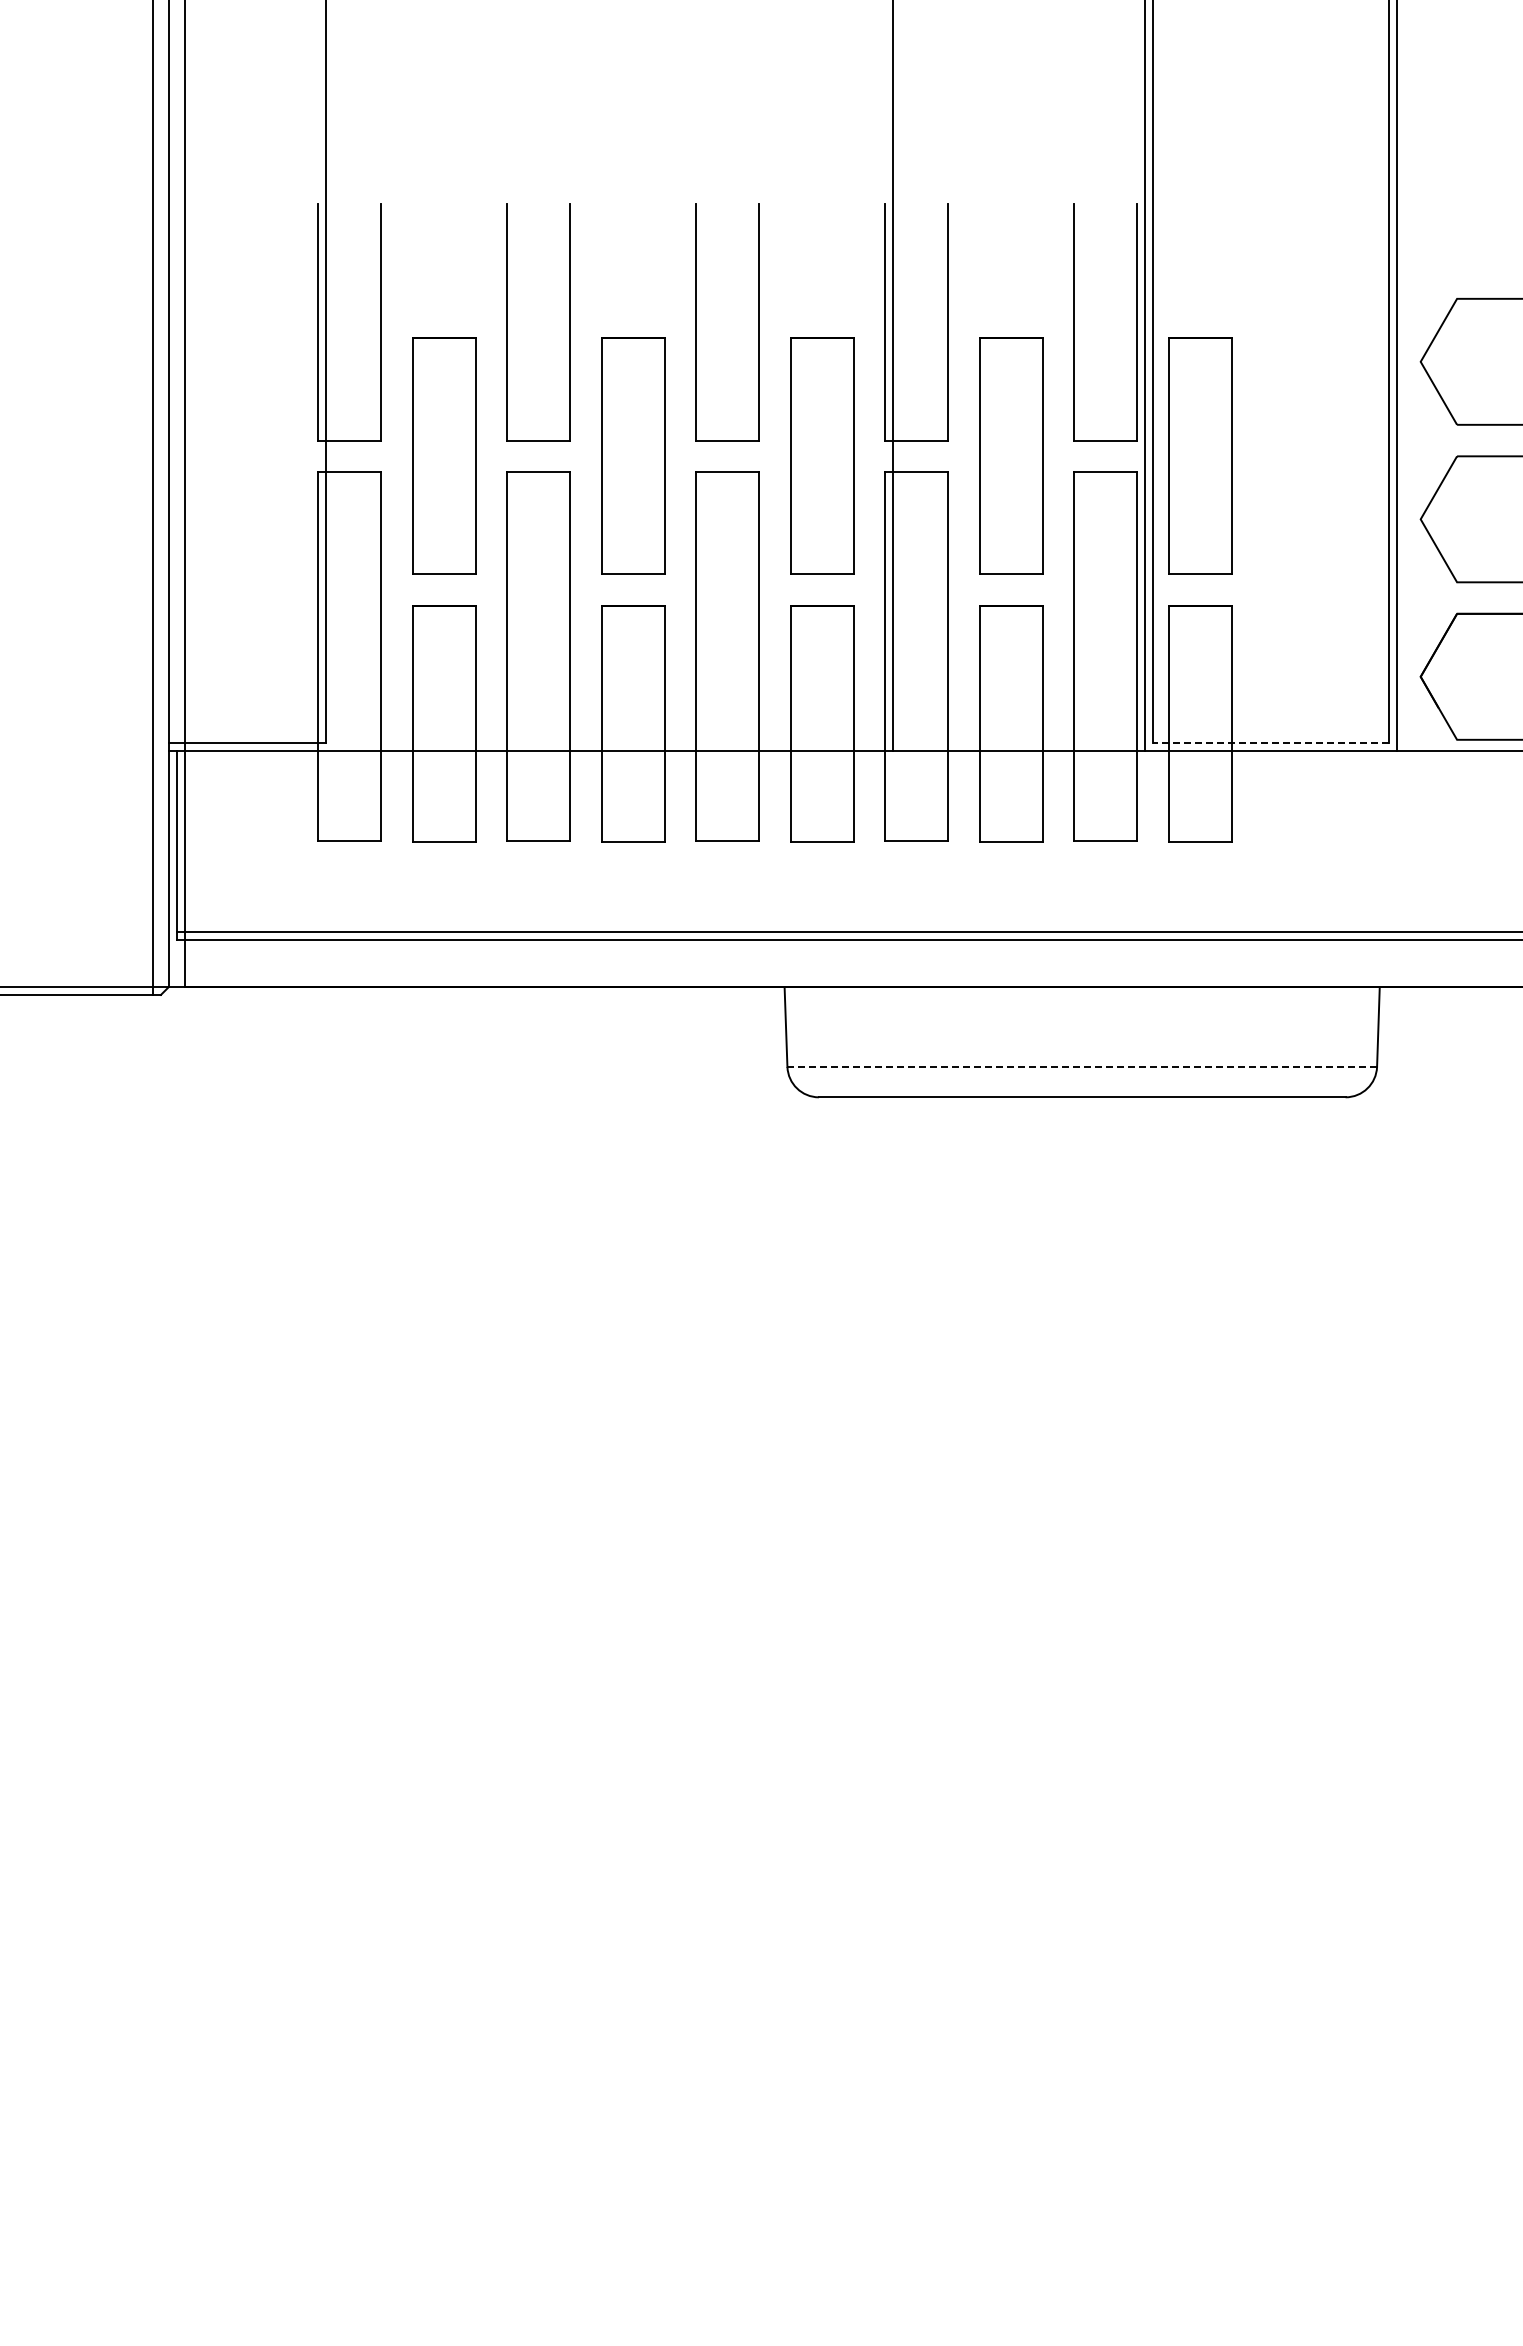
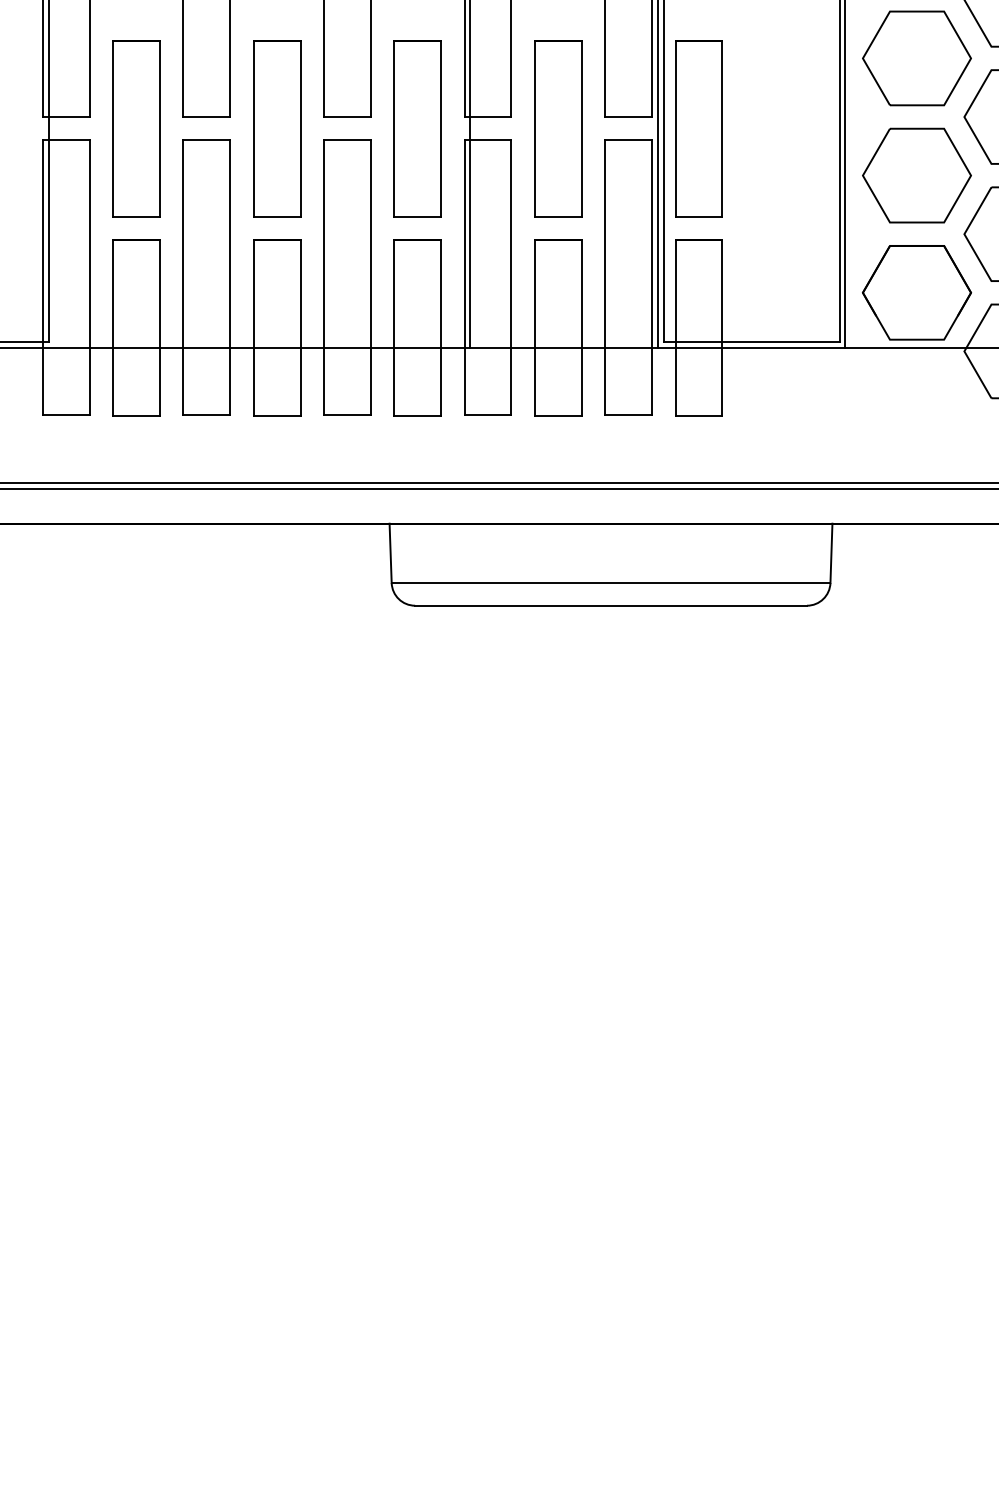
line: (1270, 742) -> (751, 341), dashed -> solid
line: (1082, 1066) -> (611, 582), dashed -> solid

